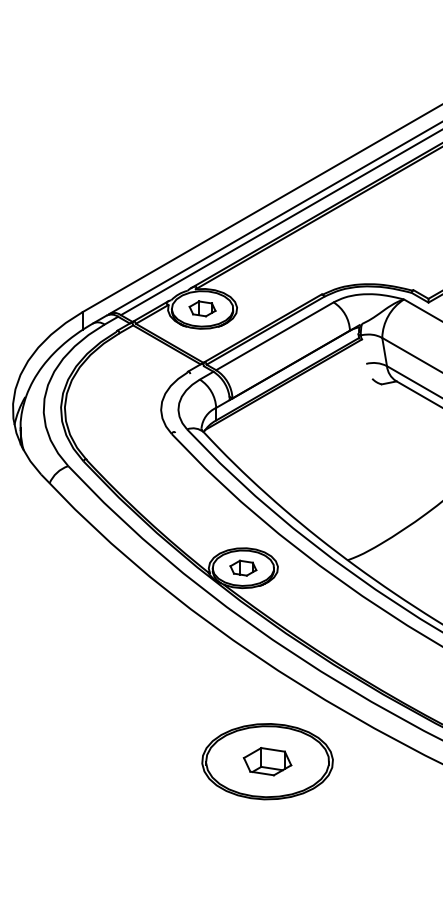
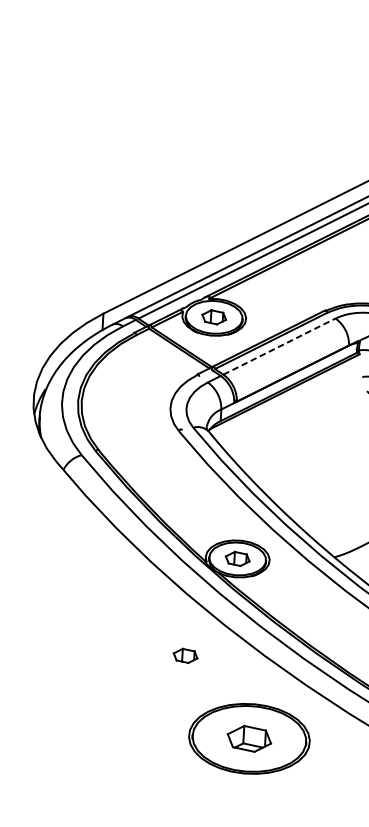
line: (274, 336) -> (279, 346), solid -> dashed
part: (193, 675) -> (185, 655), added

